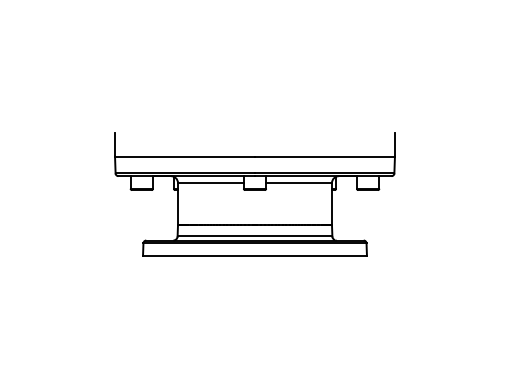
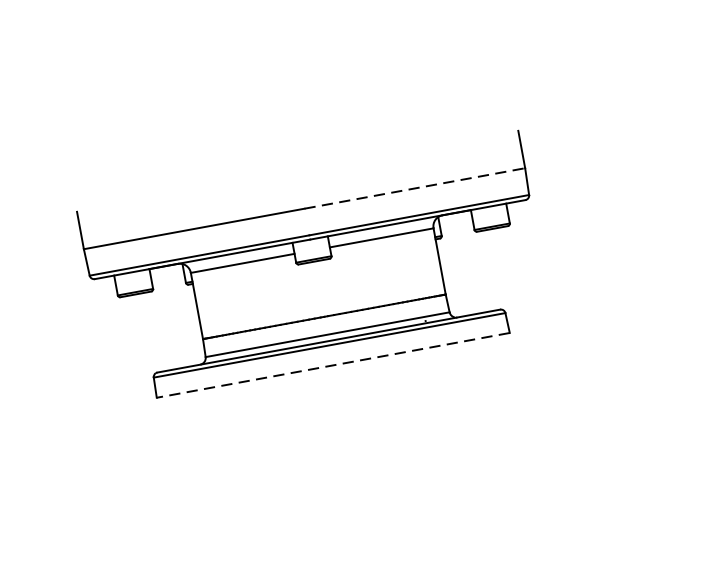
line: (324, 156) -> (414, 188), solid -> dashed
line: (255, 255) -> (333, 364), solid -> dashed

